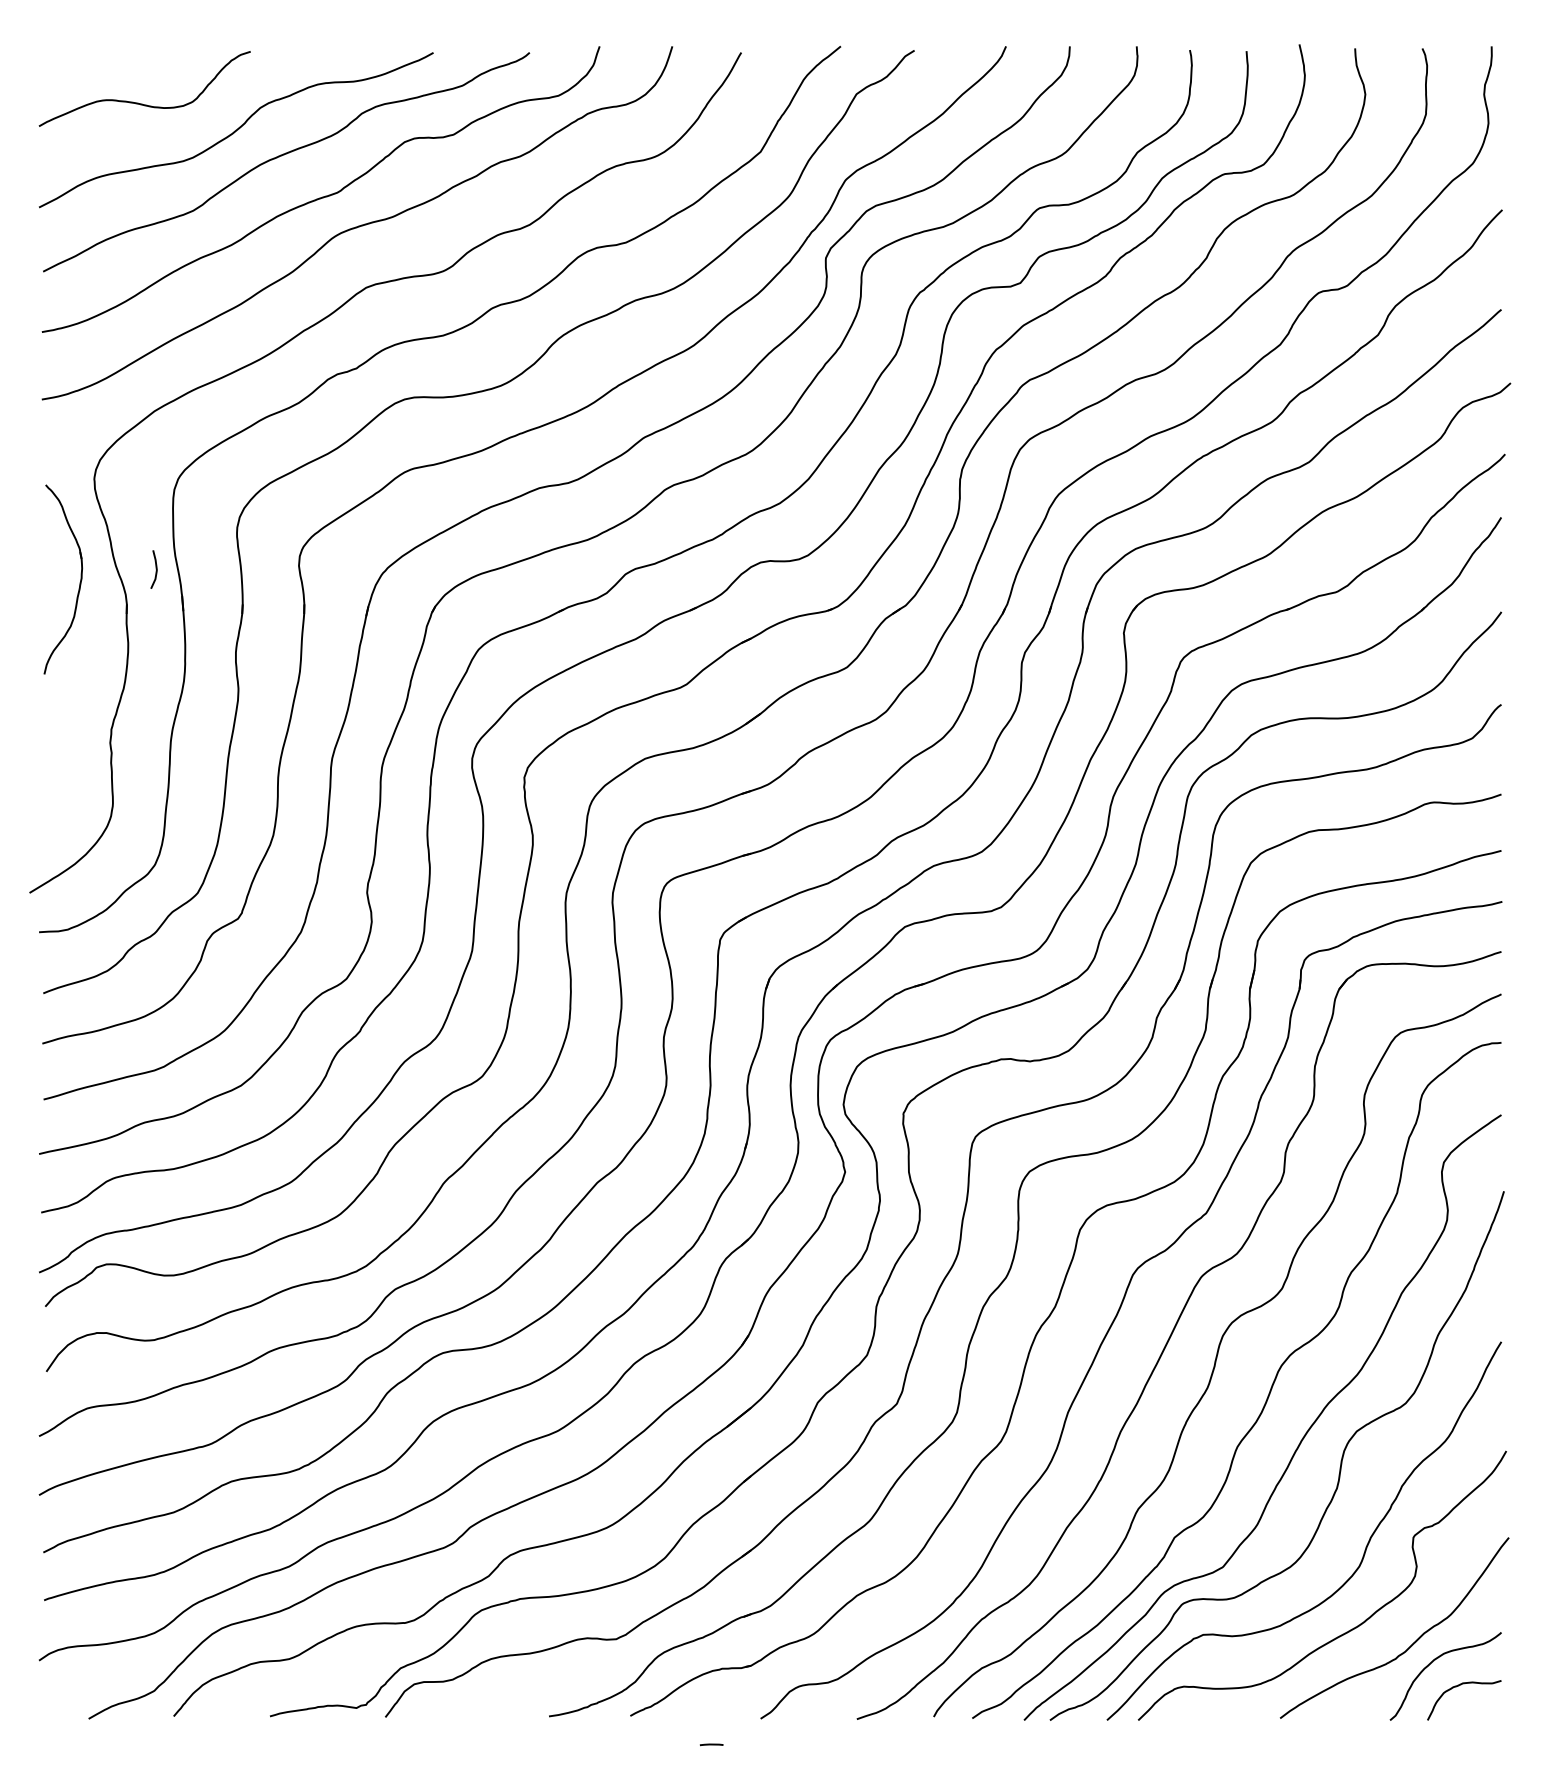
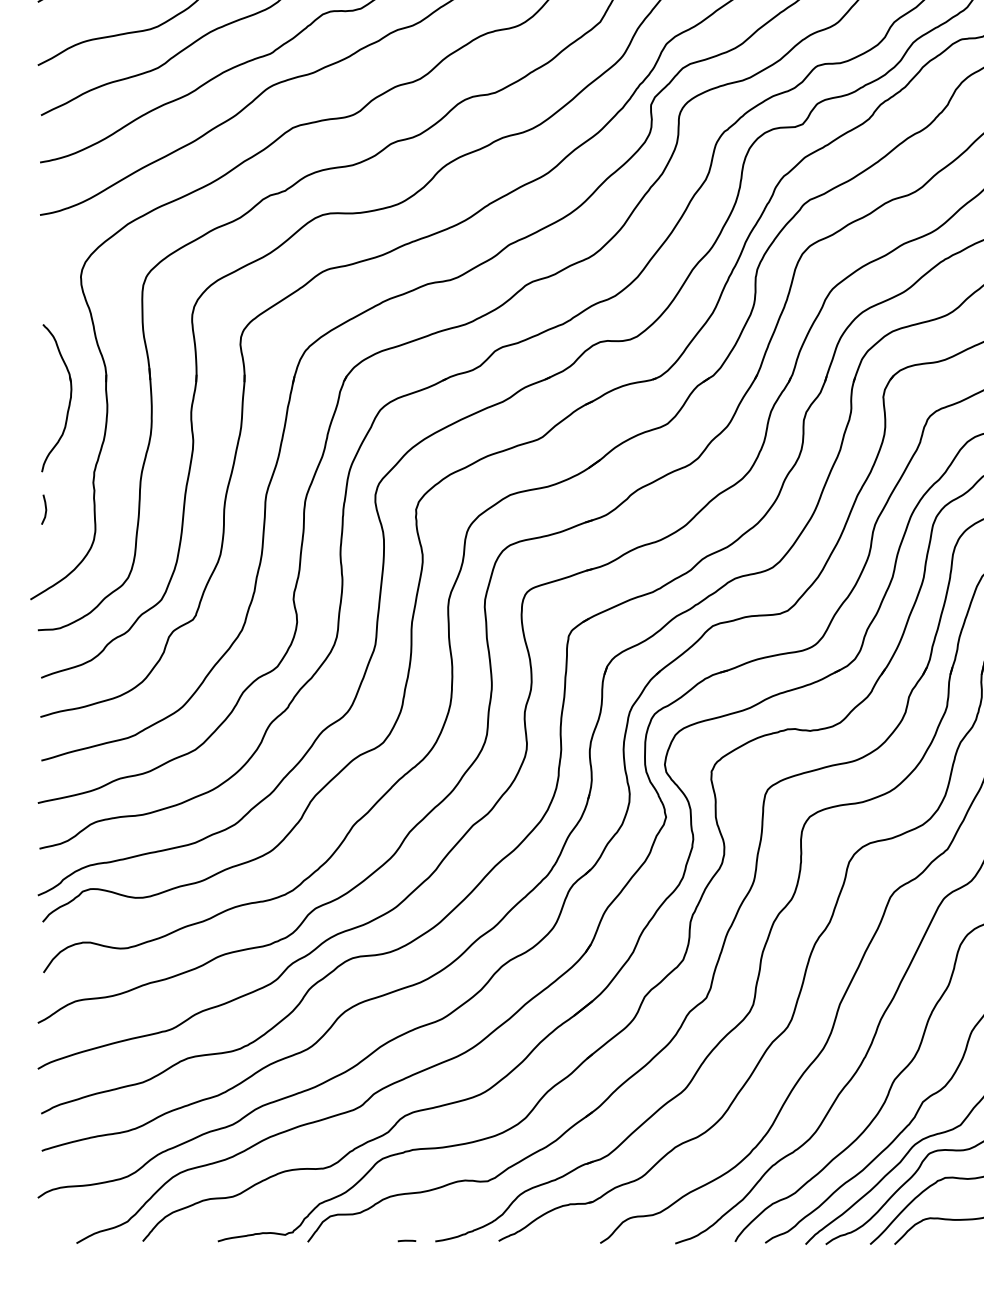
curve: (155, 569) -> (45, 509), moved
part: (79, 582) -> (69, 400), moved
line: (711, 1744) -> (406, 1240), moved

